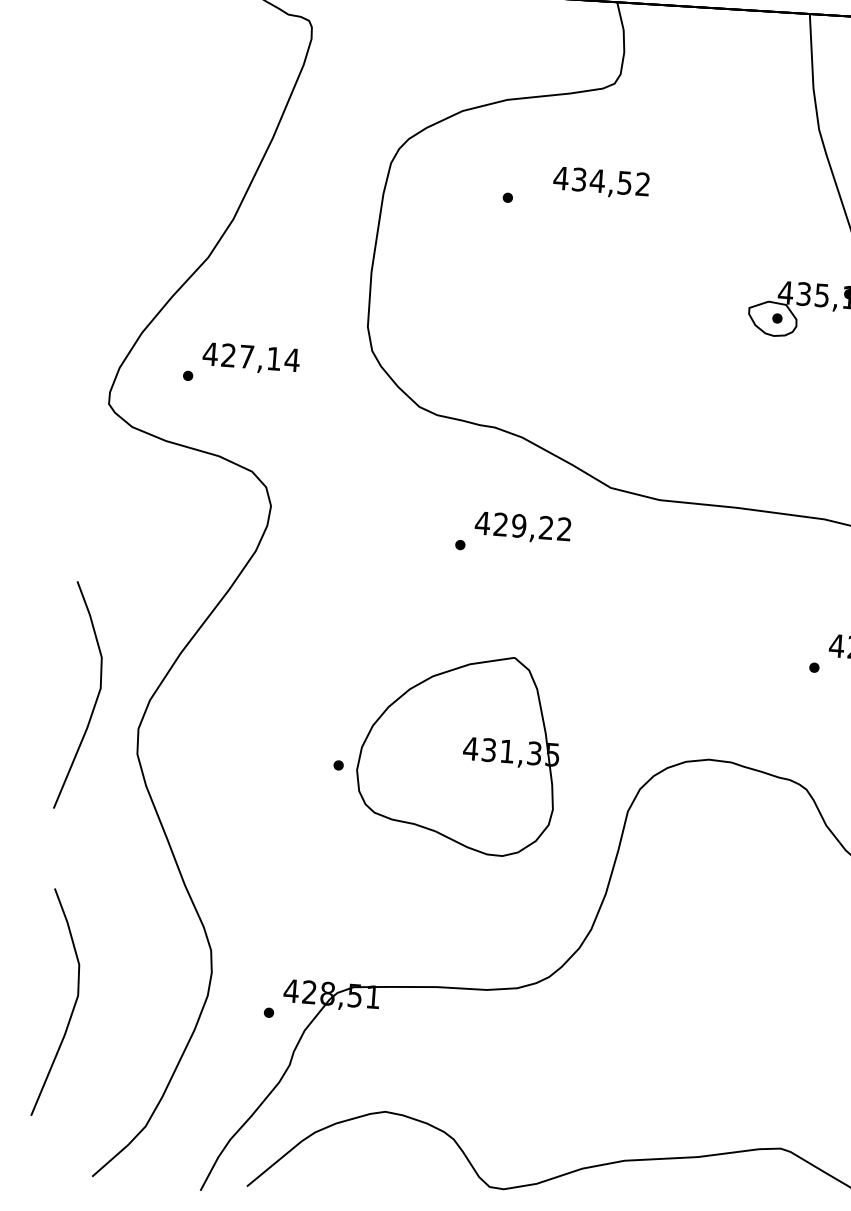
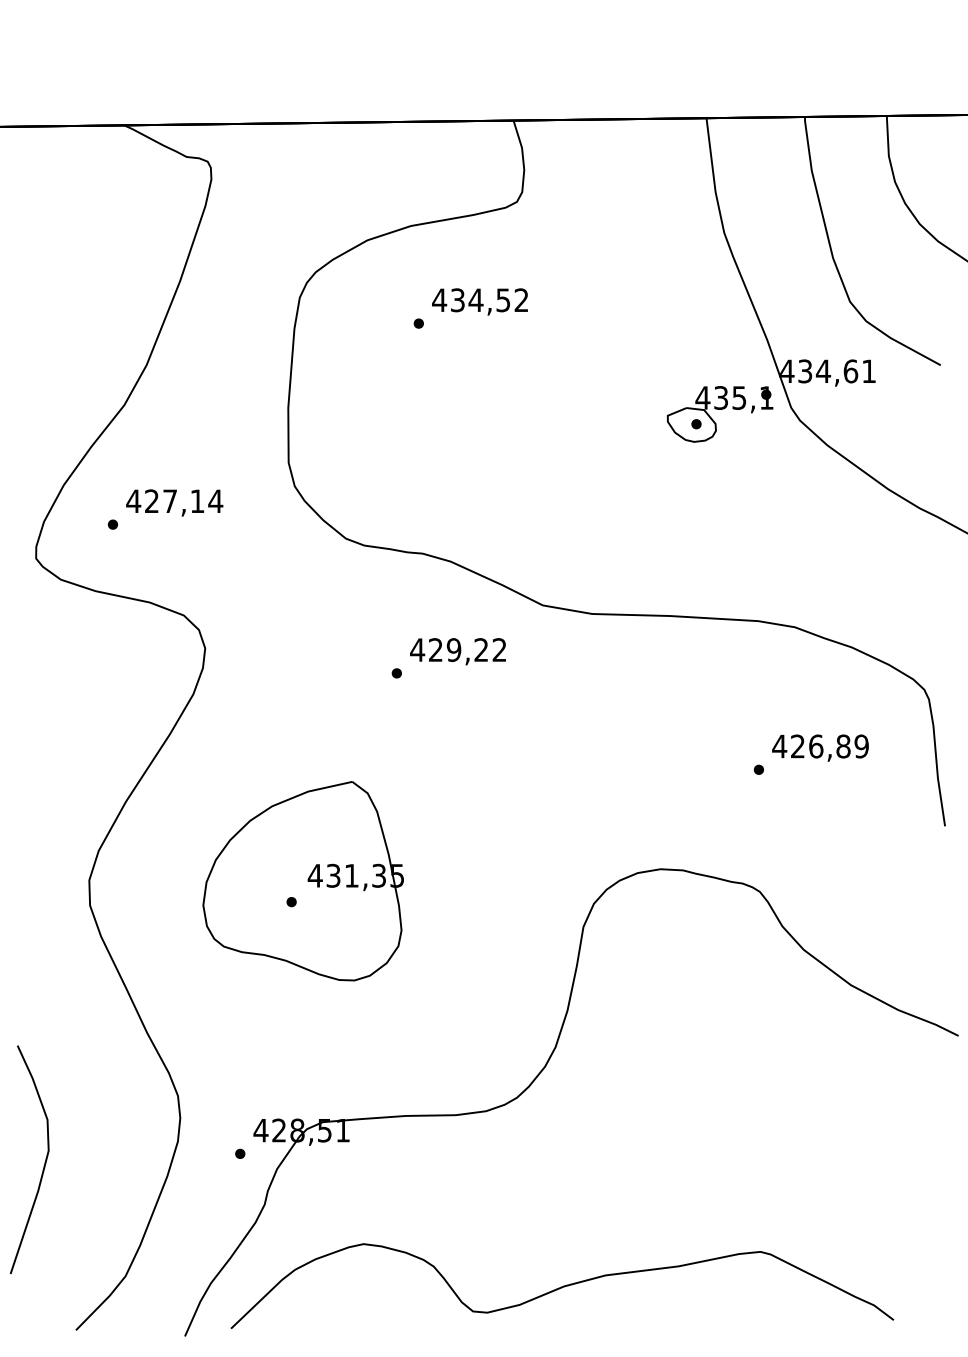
text: (600, 182) -> (479, 301), moved
curve: (95, 699) -> (44, 854), removed
part: (457, 753) -> (302, 881), moved

